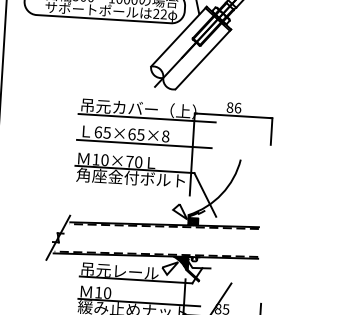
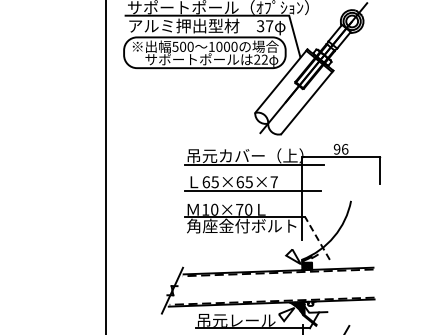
text: (229, 107) -> (336, 149), 86 -> 96
text: (164, 136) -> (273, 182), 65×65×8 -> 65×65×7
line: (205, 194) -> (317, 238), solid -> dashed

